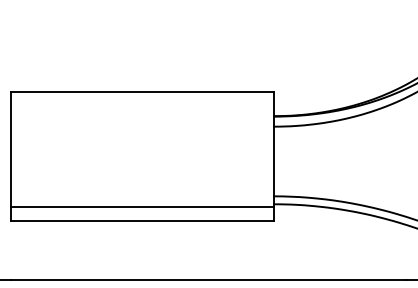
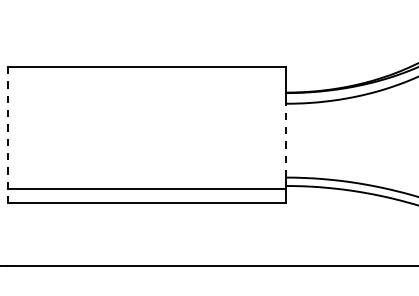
line: (11, 156) -> (7, 135), solid -> dashed
line: (274, 161) -> (286, 140), solid -> dashed

